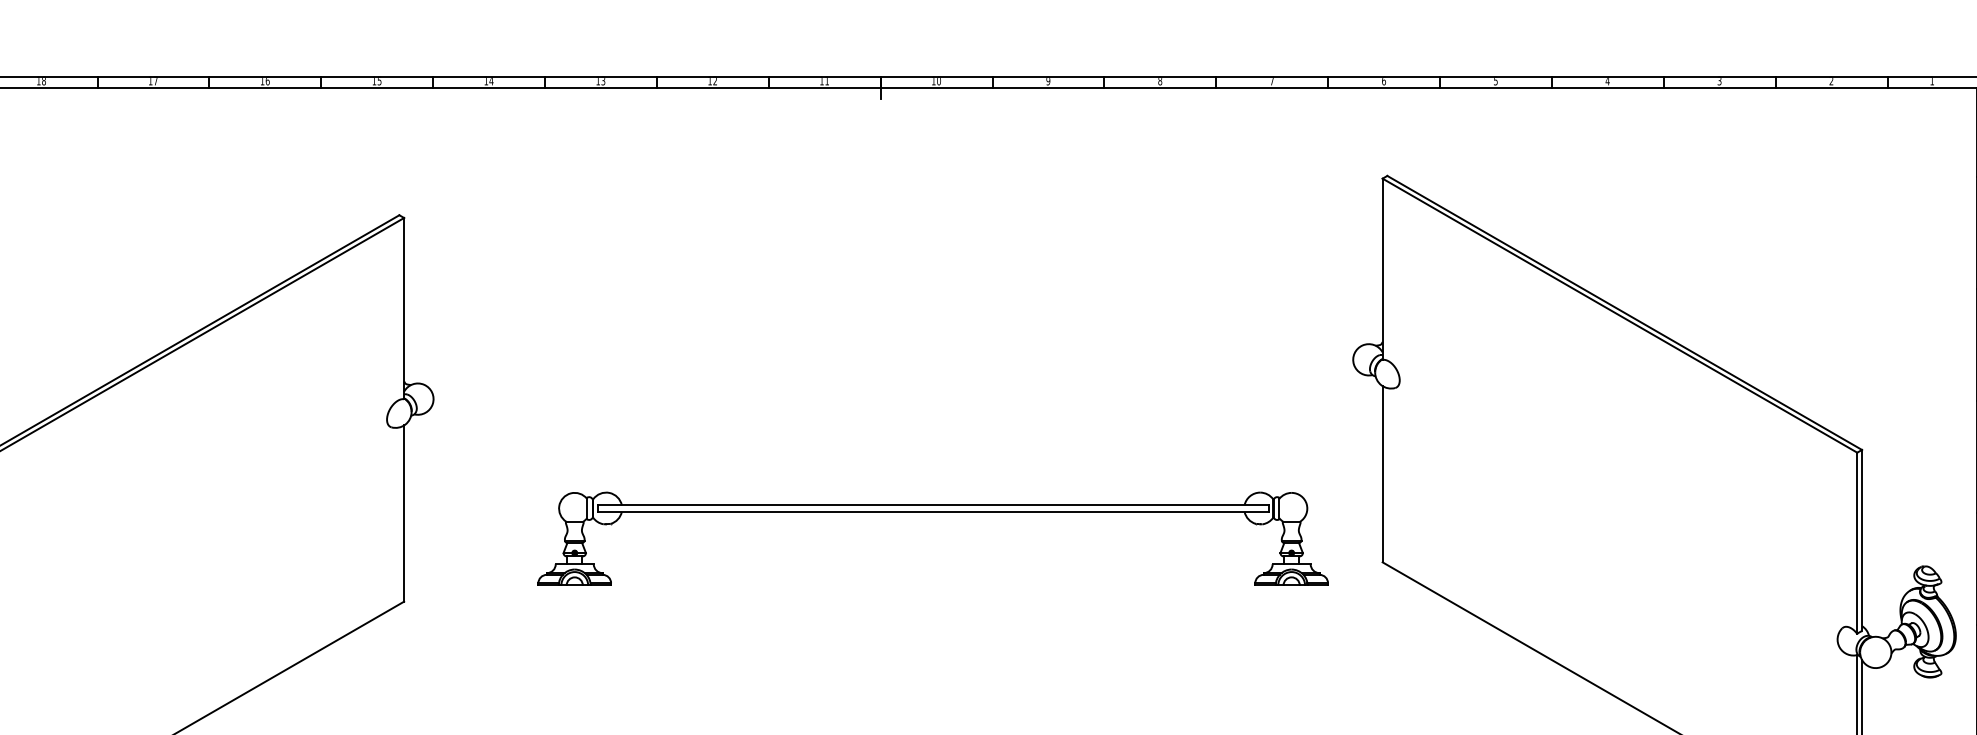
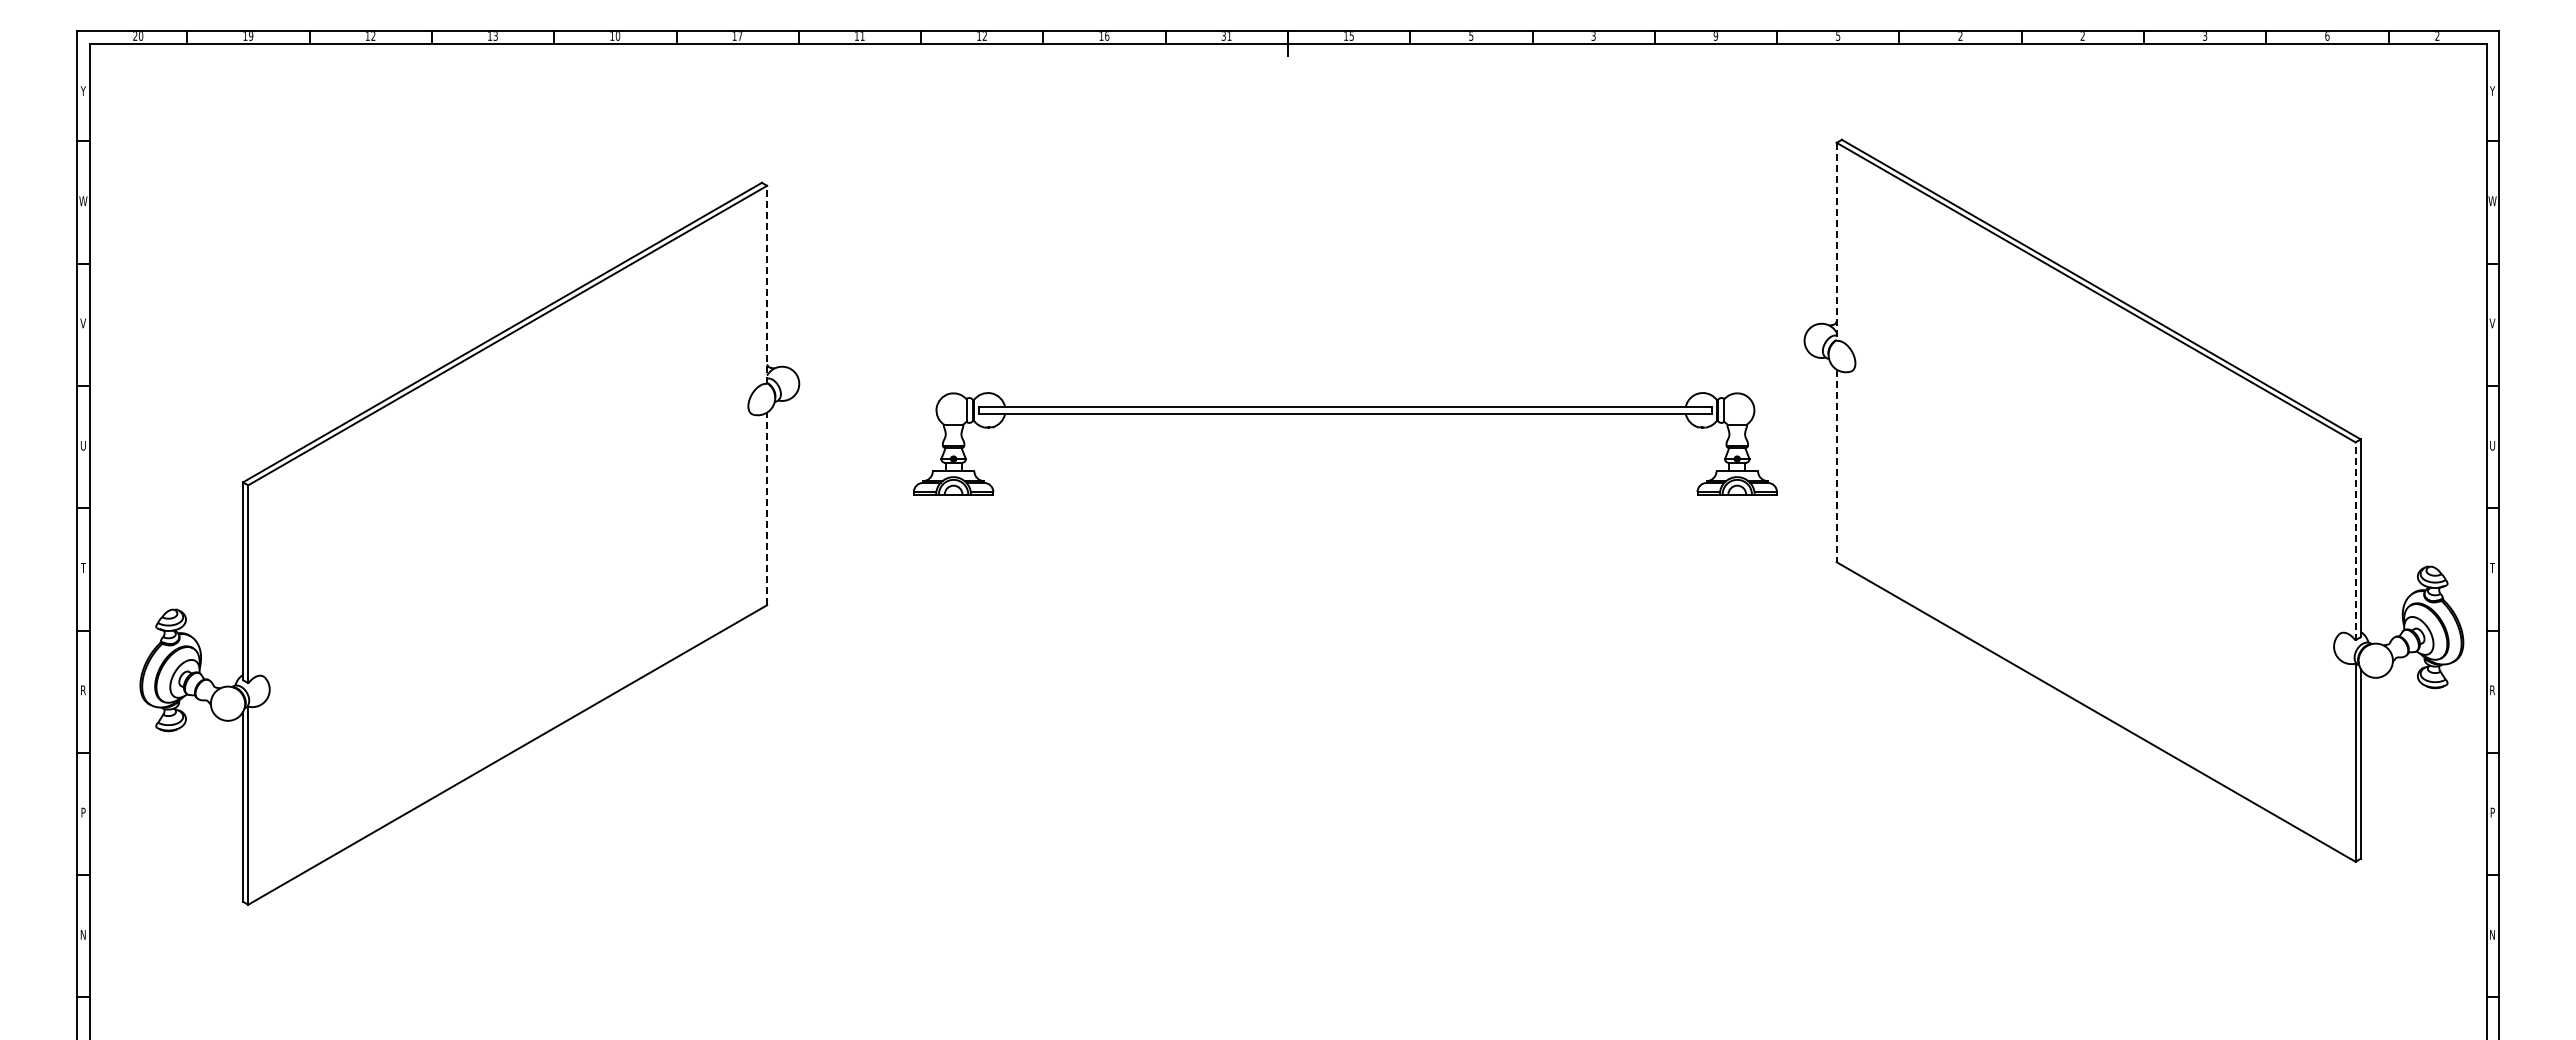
text: (44, 81) -> (373, 36), 18 -> 12
text: (155, 81) -> (495, 36), 17 -> 13
text: (268, 81) -> (618, 36), 16 -> 10
text: (379, 81) -> (740, 36), 15 -> 17
text: (491, 81) -> (862, 36), 14 -> 11
text: (603, 81) -> (984, 36), 13 -> 12
text: (715, 81) -> (1107, 36), 12 -> 16
text: (821, 81) -> (1223, 36), 11 -> 31
text: (938, 81) -> (1351, 36), 10 -> 15
text: (1048, 81) -> (1471, 36), 9 -> 5
text: (1160, 81) -> (1593, 36), 8 -> 3
text: (1271, 81) -> (1715, 36), 7 -> 9
text: (1384, 81) -> (1838, 36), 6 -> 5
text: (1495, 81) -> (1960, 36), 5 -> 2
text: (1607, 81) -> (2082, 36), 4 -> 2
text: (1831, 81) -> (2327, 36), 2 -> 6
text: (1932, 81) -> (2437, 36), 1 -> 2
line: (1382, 269) -> (1836, 242), solid -> dashed
line: (404, 308) -> (767, 284), solid -> dashed
line: (1382, 474) -> (1836, 466), solid -> dashed
part: (933, 512) -> (1345, 414), moved
line: (404, 513) -> (767, 508), solid -> dashed
line: (1857, 542) -> (2355, 540), solid -> dashed

